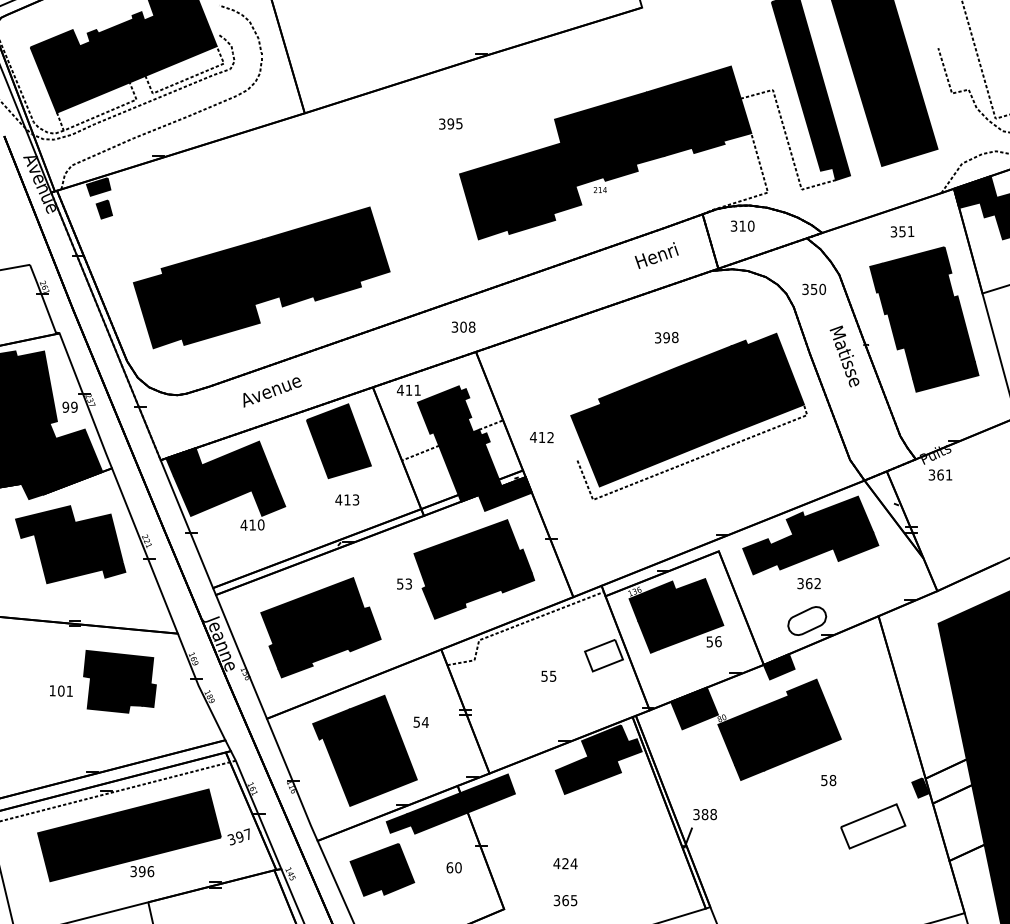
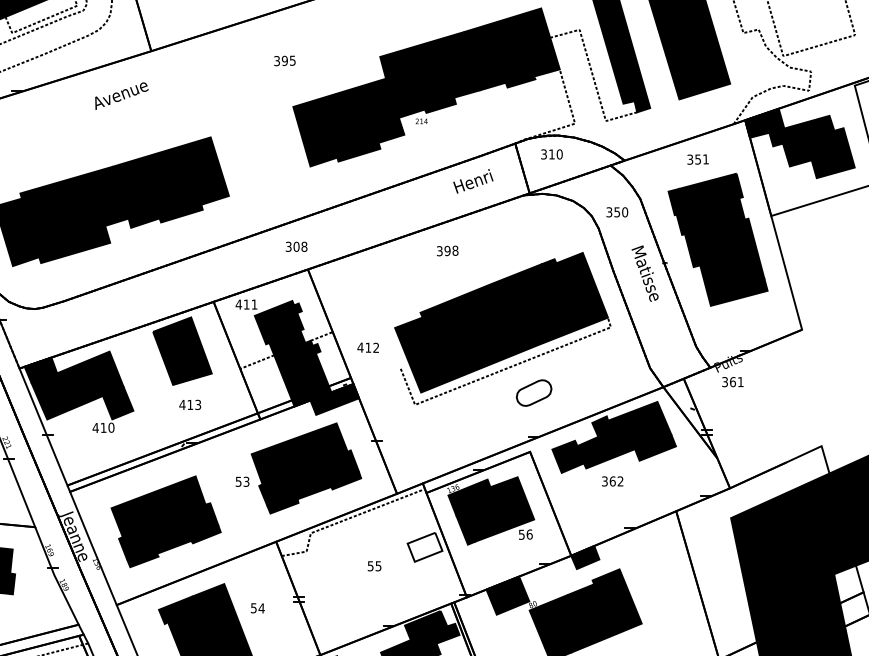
text: (666, 337) -> (447, 250), moved
text: (272, 392) -> (121, 96), moved
part: (807, 620) -> (534, 392), moved

